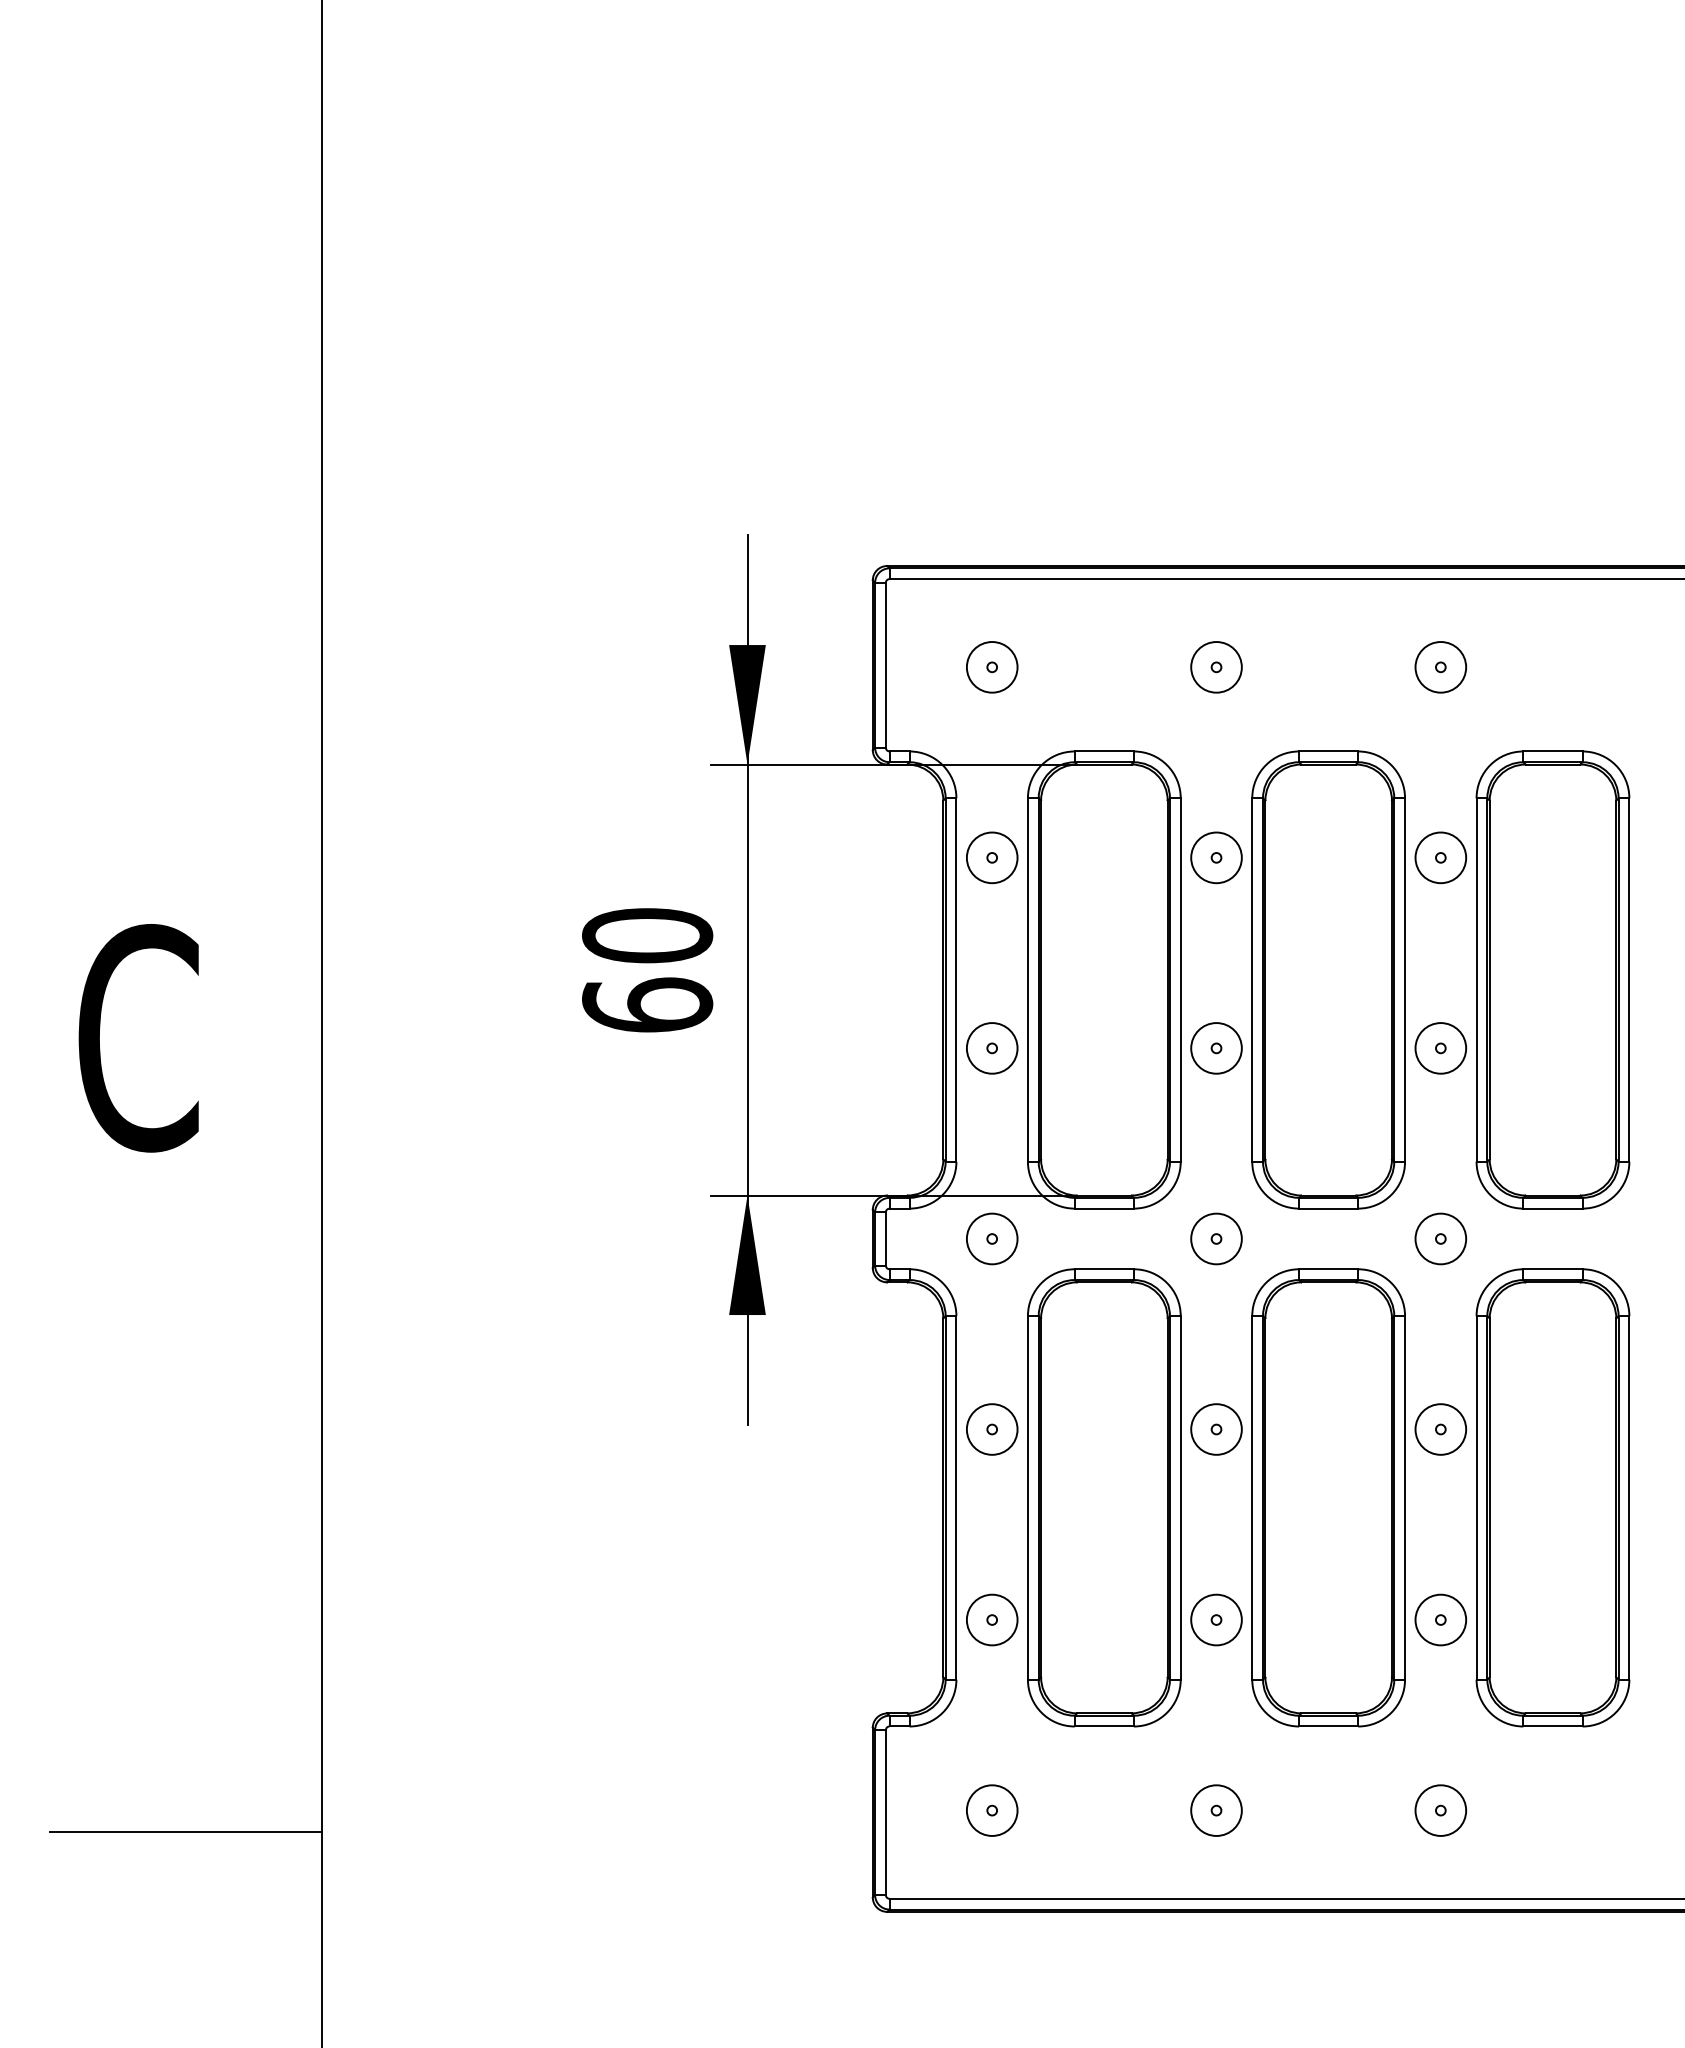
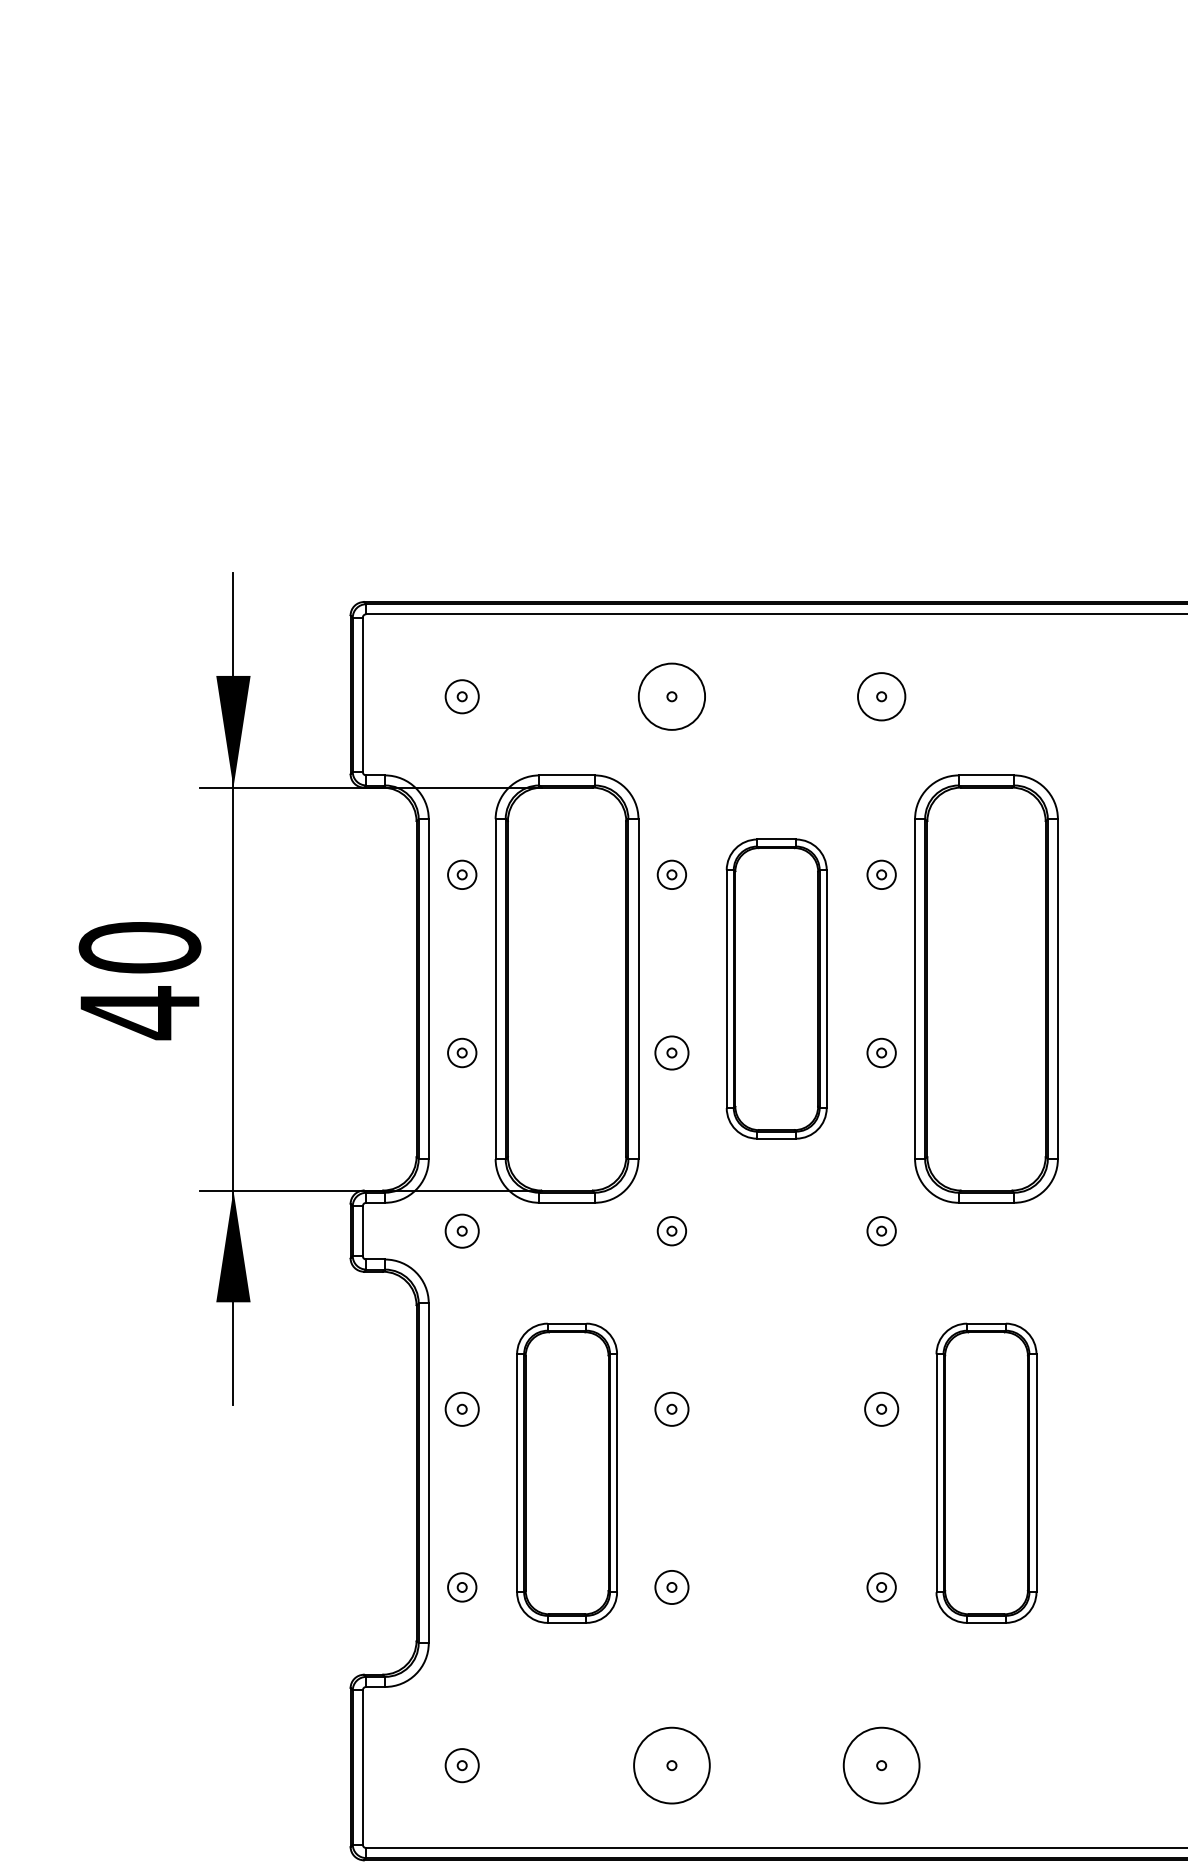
circle: (991, 667) -> (461, 696), size x0.7
circle: (1216, 667) -> (671, 696), size x1.4
circle: (991, 857) -> (461, 874), size x0.6
circle: (1216, 857) -> (671, 874), size x0.6
circle: (1440, 857) -> (881, 874), size x0.6
part: (1328, 979) -> (776, 988), size x0.7
text: (647, 1005) -> (139, 1012), 60 -> 40
circle: (991, 1048) -> (461, 1053), size x0.6
circle: (1216, 1048) -> (671, 1053), size x0.7
circle: (1440, 1048) -> (881, 1053), size x0.6
circle: (991, 1238) -> (461, 1230), size x0.7
circle: (1216, 1238) -> (671, 1230), size x0.6
circle: (1440, 1238) -> (881, 1230), size x0.6
circle: (991, 1429) -> (461, 1409), size x0.7
circle: (1216, 1429) -> (671, 1409), size x0.7
circle: (1440, 1429) -> (881, 1409), size x0.7
part: (1104, 1497) -> (567, 1472), size x0.7
part: (1328, 1497) -> (776, 1472), removed
part: (1552, 1497) -> (986, 1472), size x0.7
circle: (991, 1619) -> (461, 1586), size x0.6
circle: (1216, 1619) -> (671, 1586), size x0.7
circle: (1440, 1619) -> (881, 1586), size x0.6
circle: (991, 1810) -> (461, 1765), size x0.7
circle: (1216, 1810) -> (671, 1765), size x1.6
circle: (1440, 1810) -> (881, 1765), size x1.6

